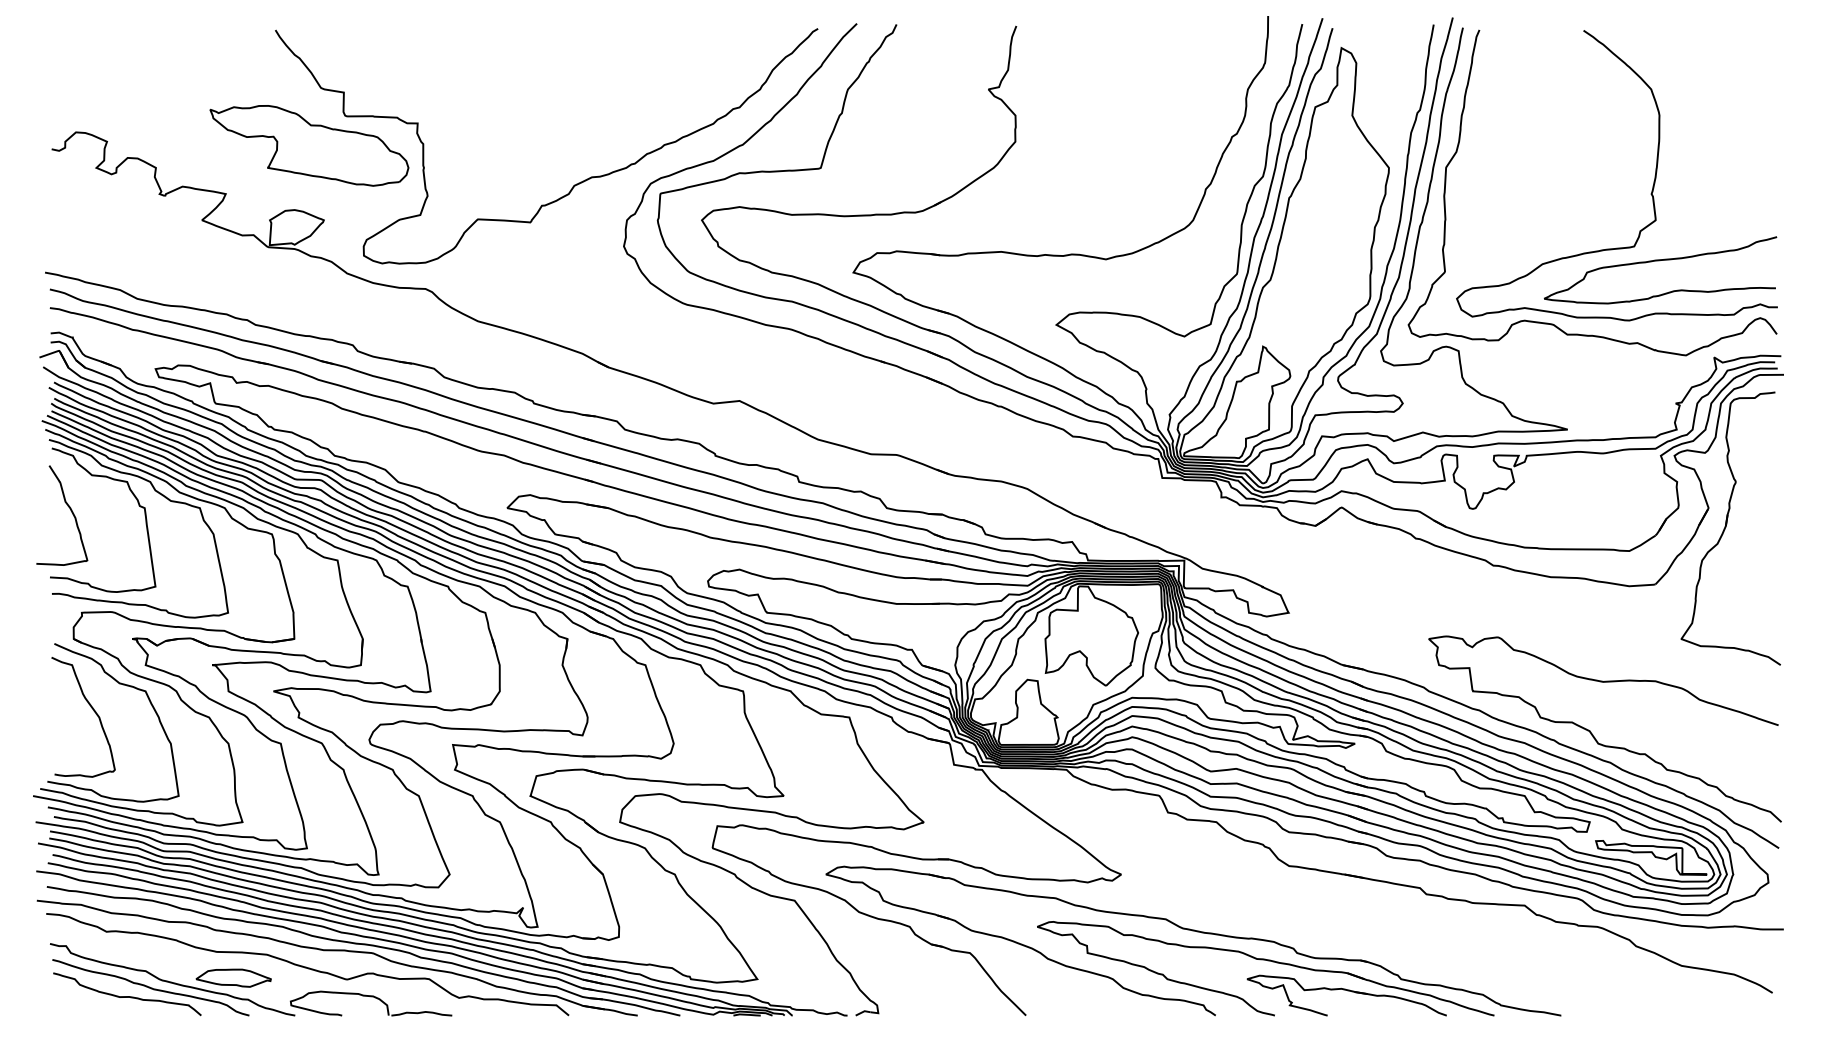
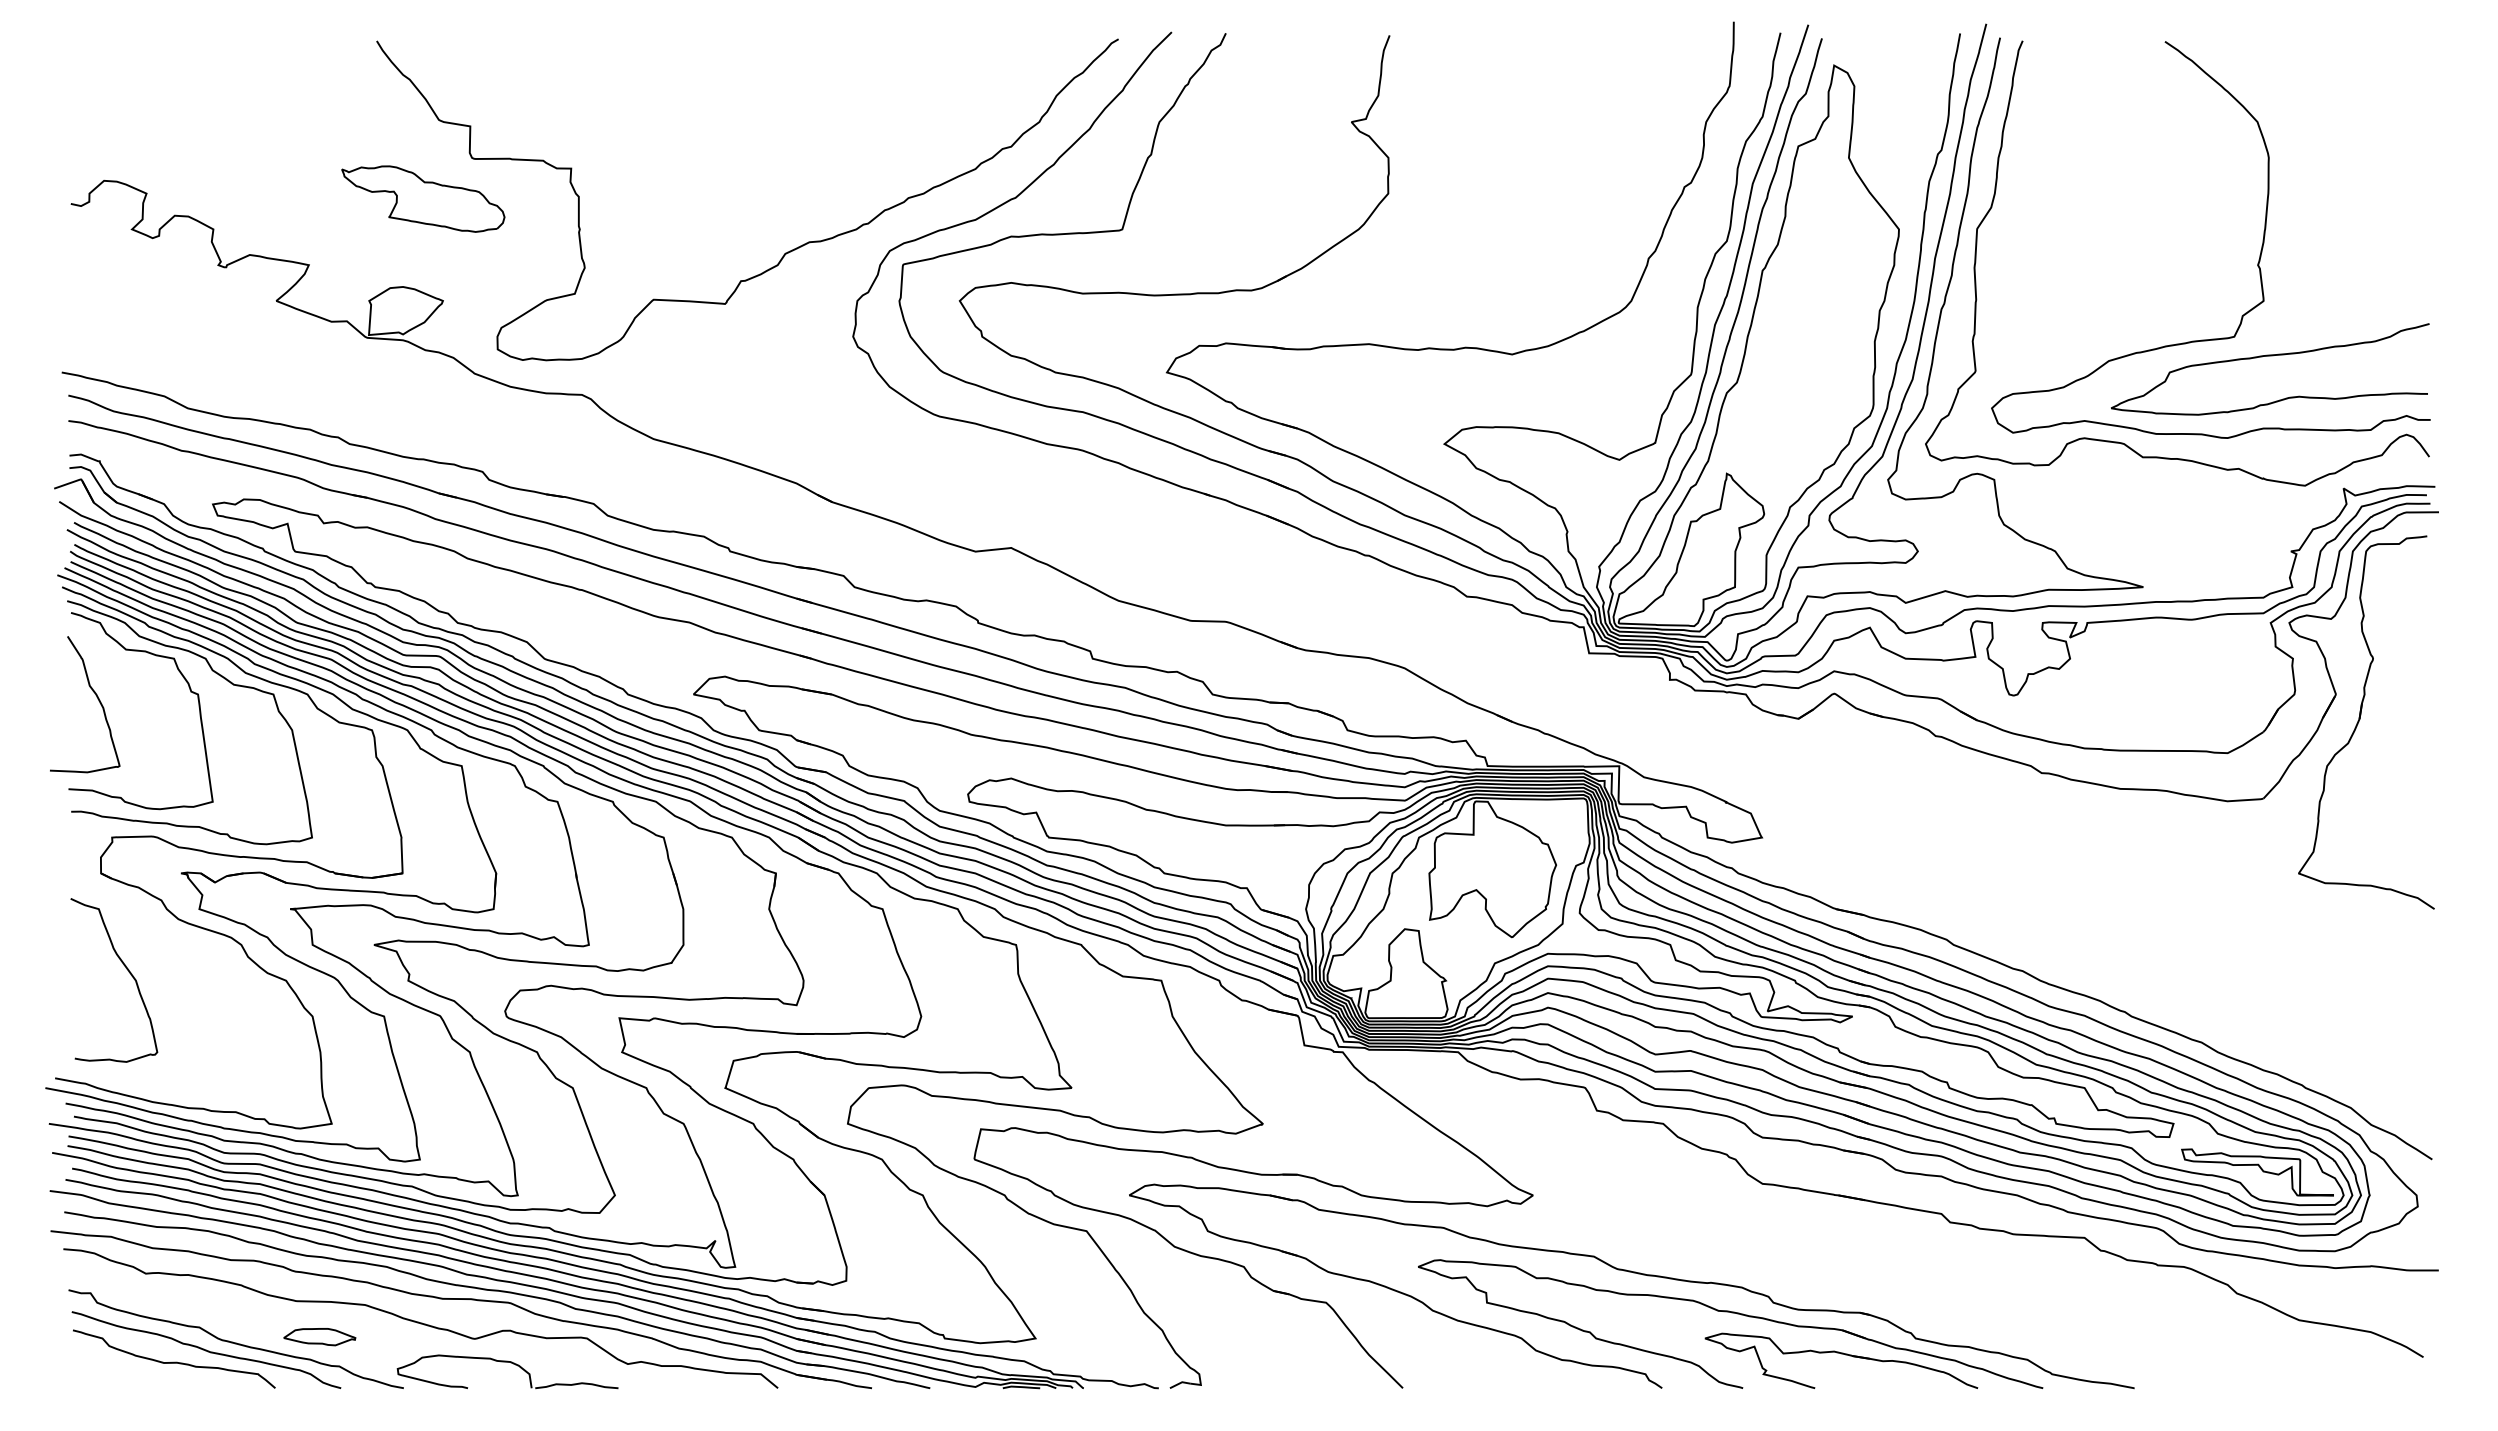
part: (309, 145) -> (423, 198), size x0.6
curve: (123, 685) -> (168, 936), removed
curve: (1594, 737) -> (2180, 1007), removed
part: (233, 977) -> (319, 1336), size x0.7

